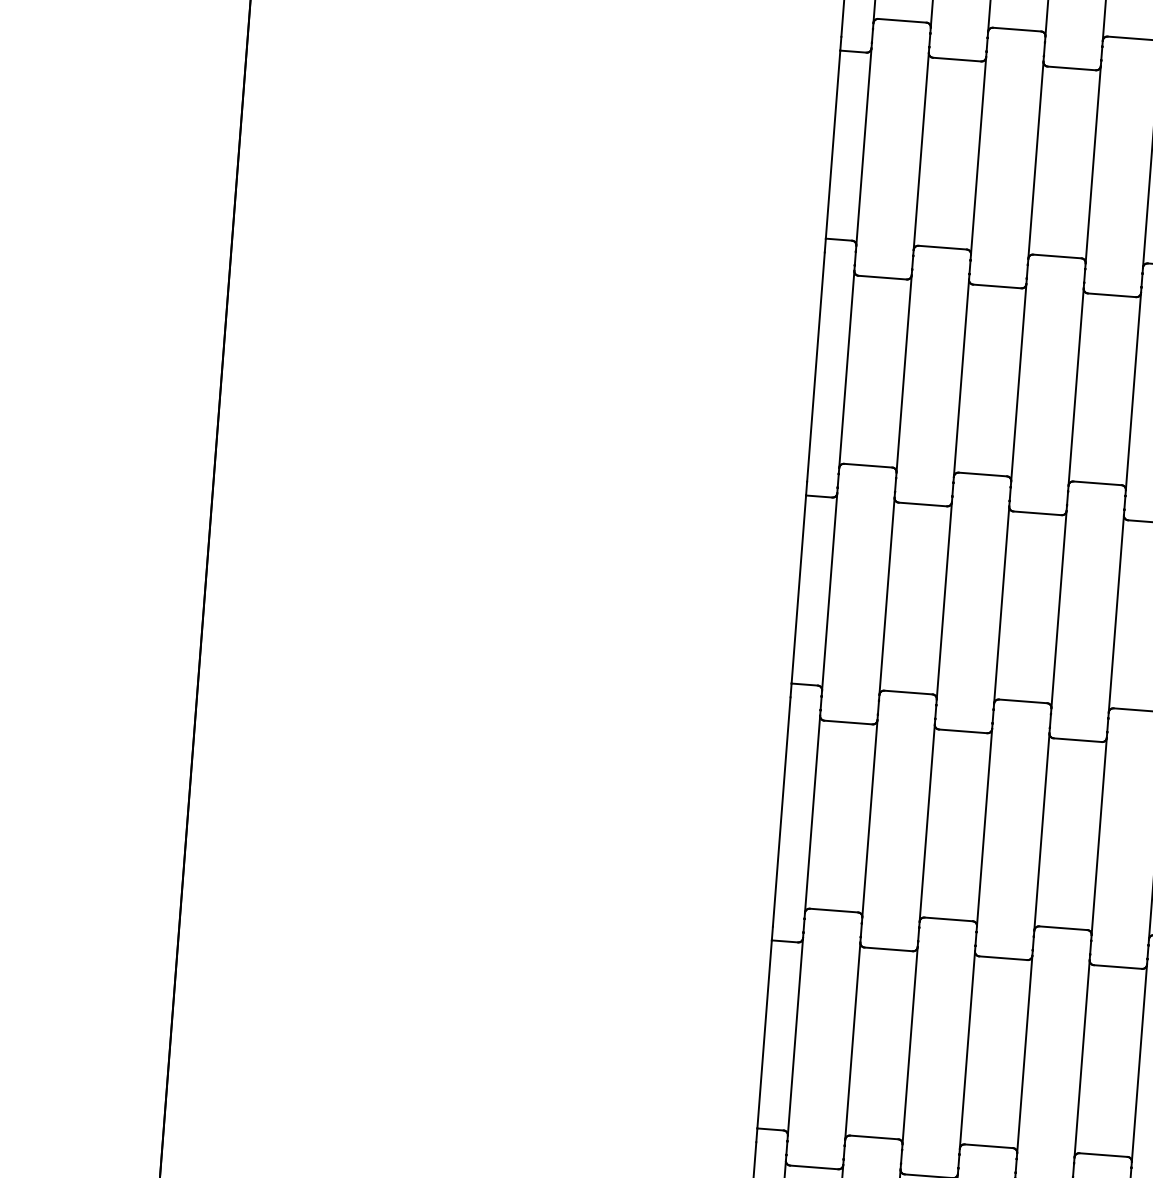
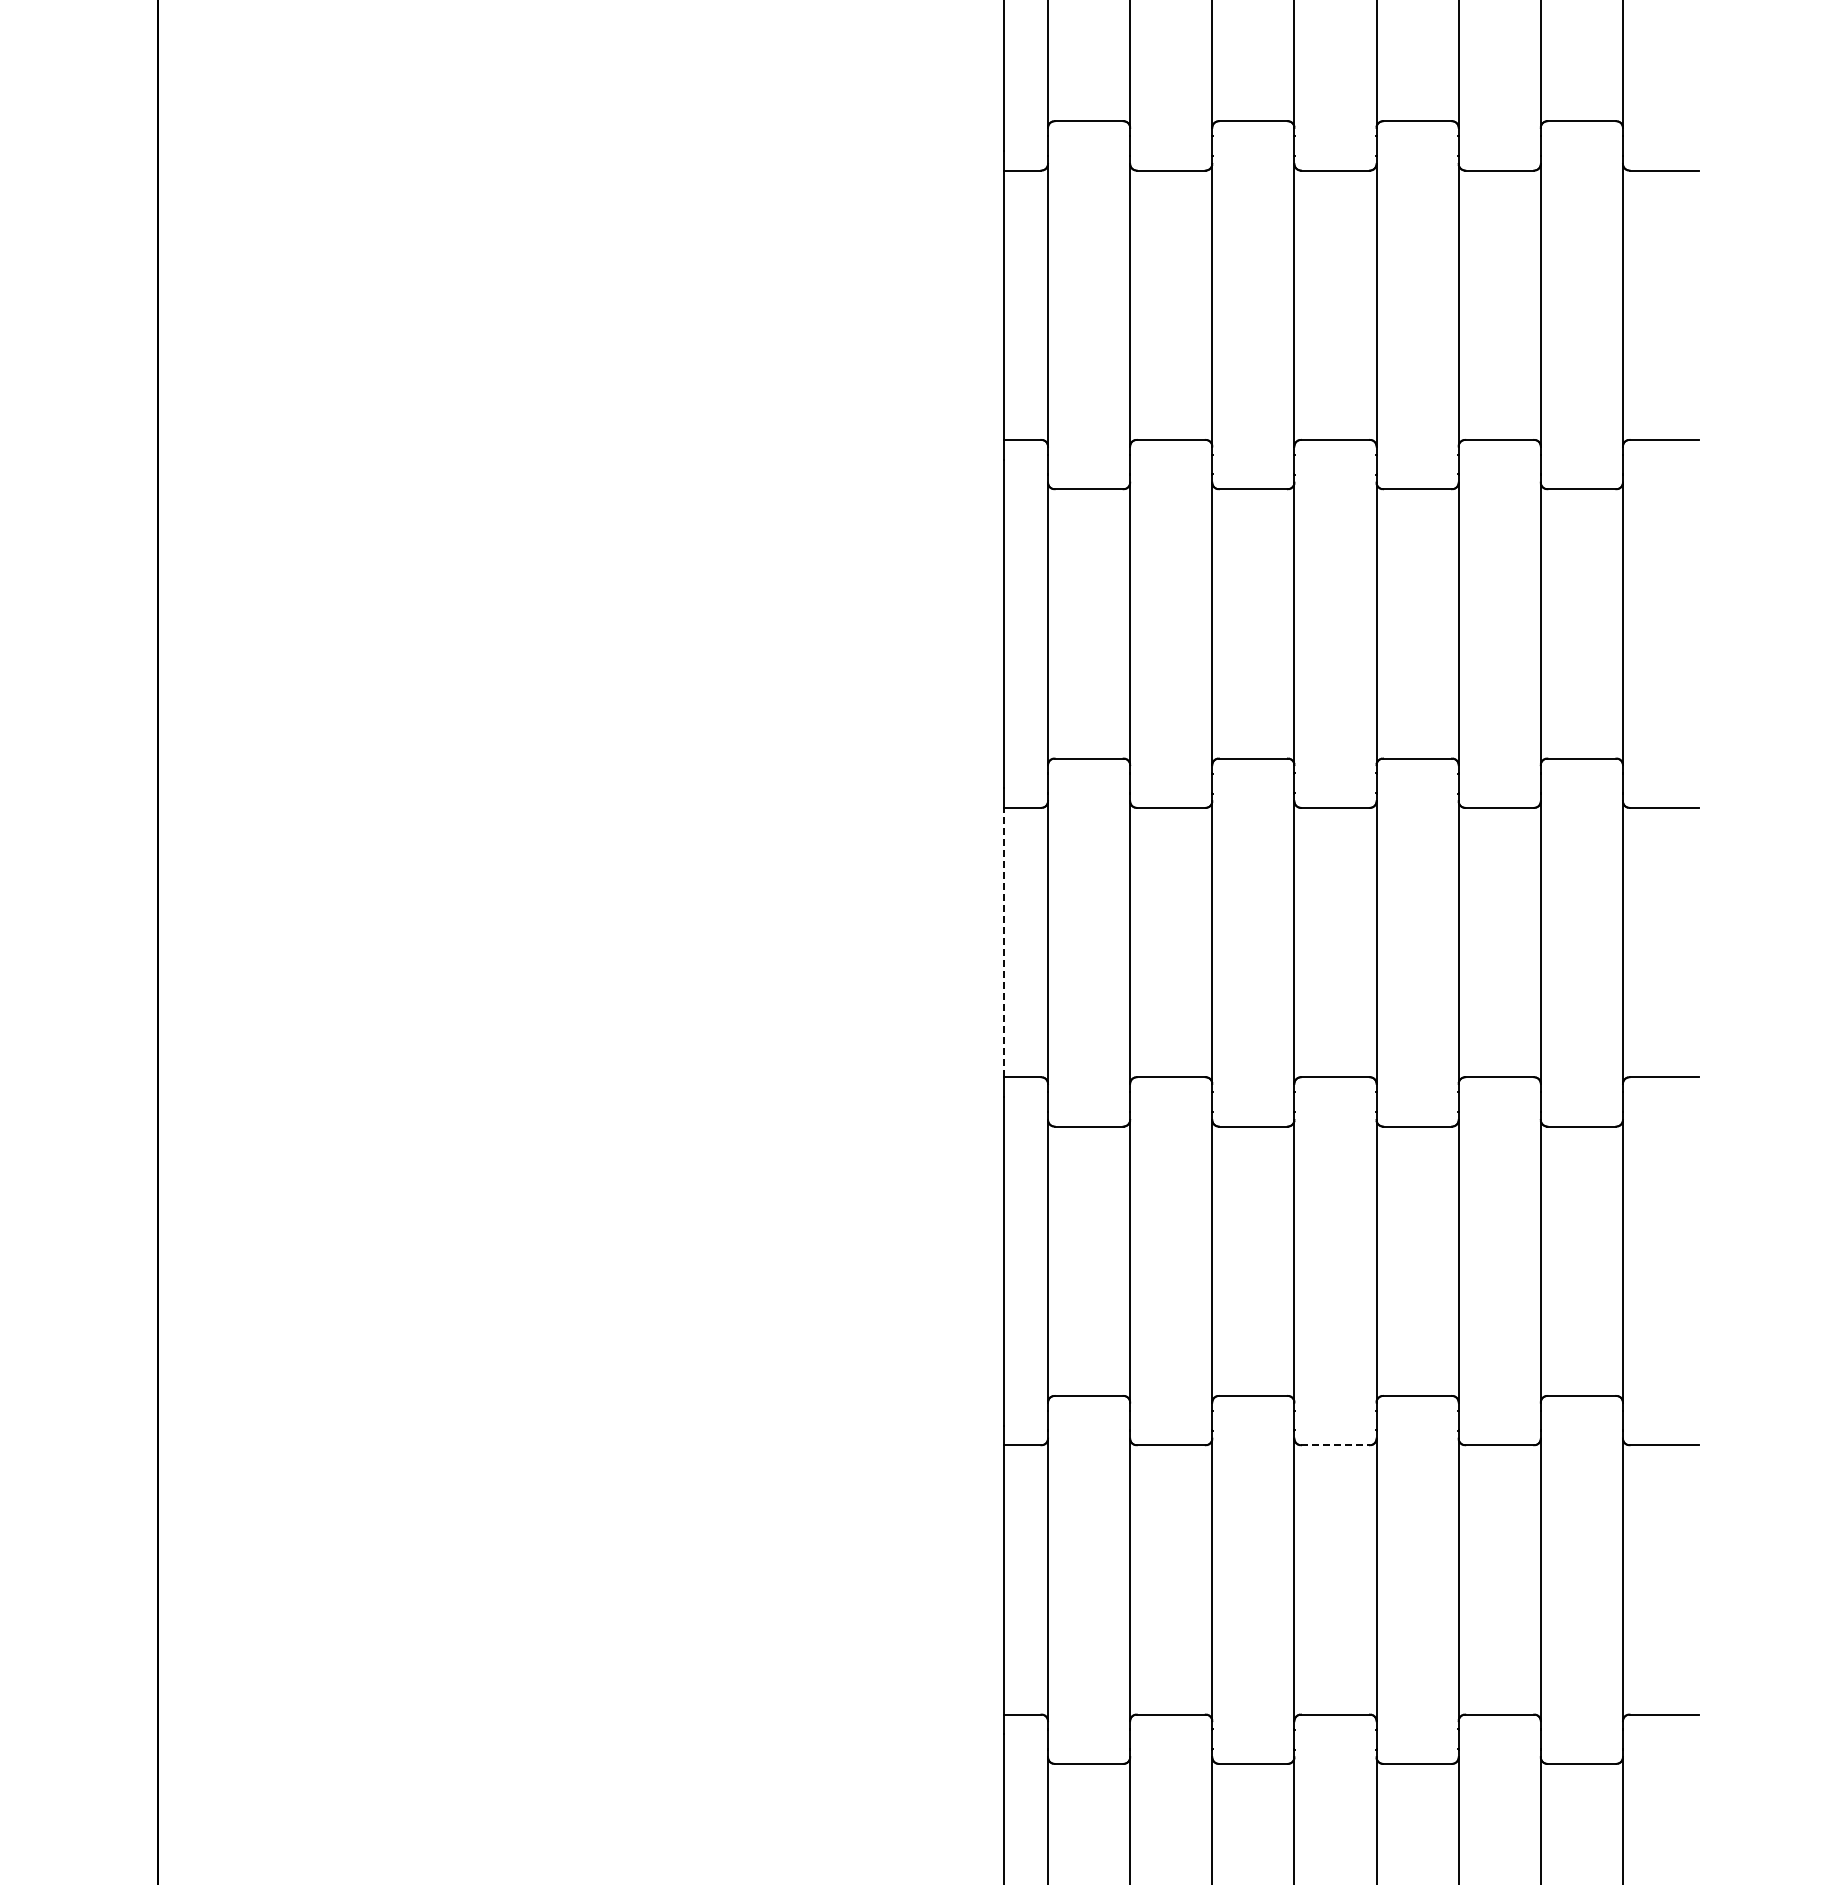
line: (798, 589) -> (1003, 942), solid -> dashed
line: (1004, 958) -> (1336, 1445), solid -> dashed

